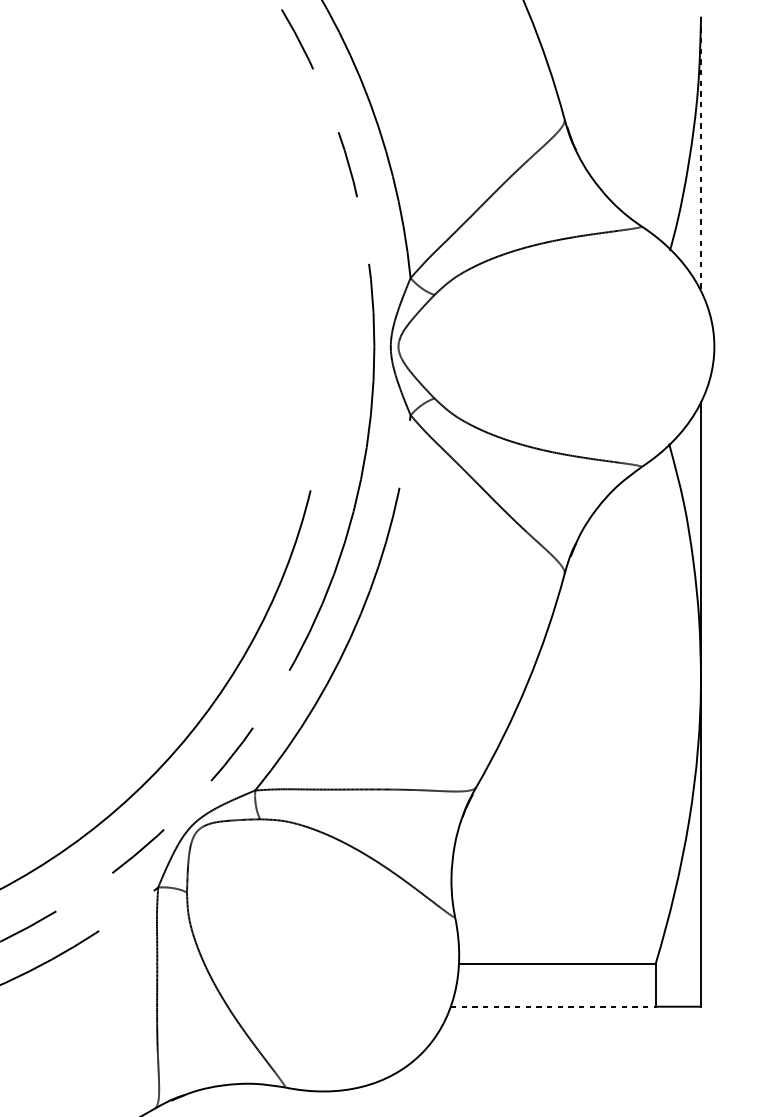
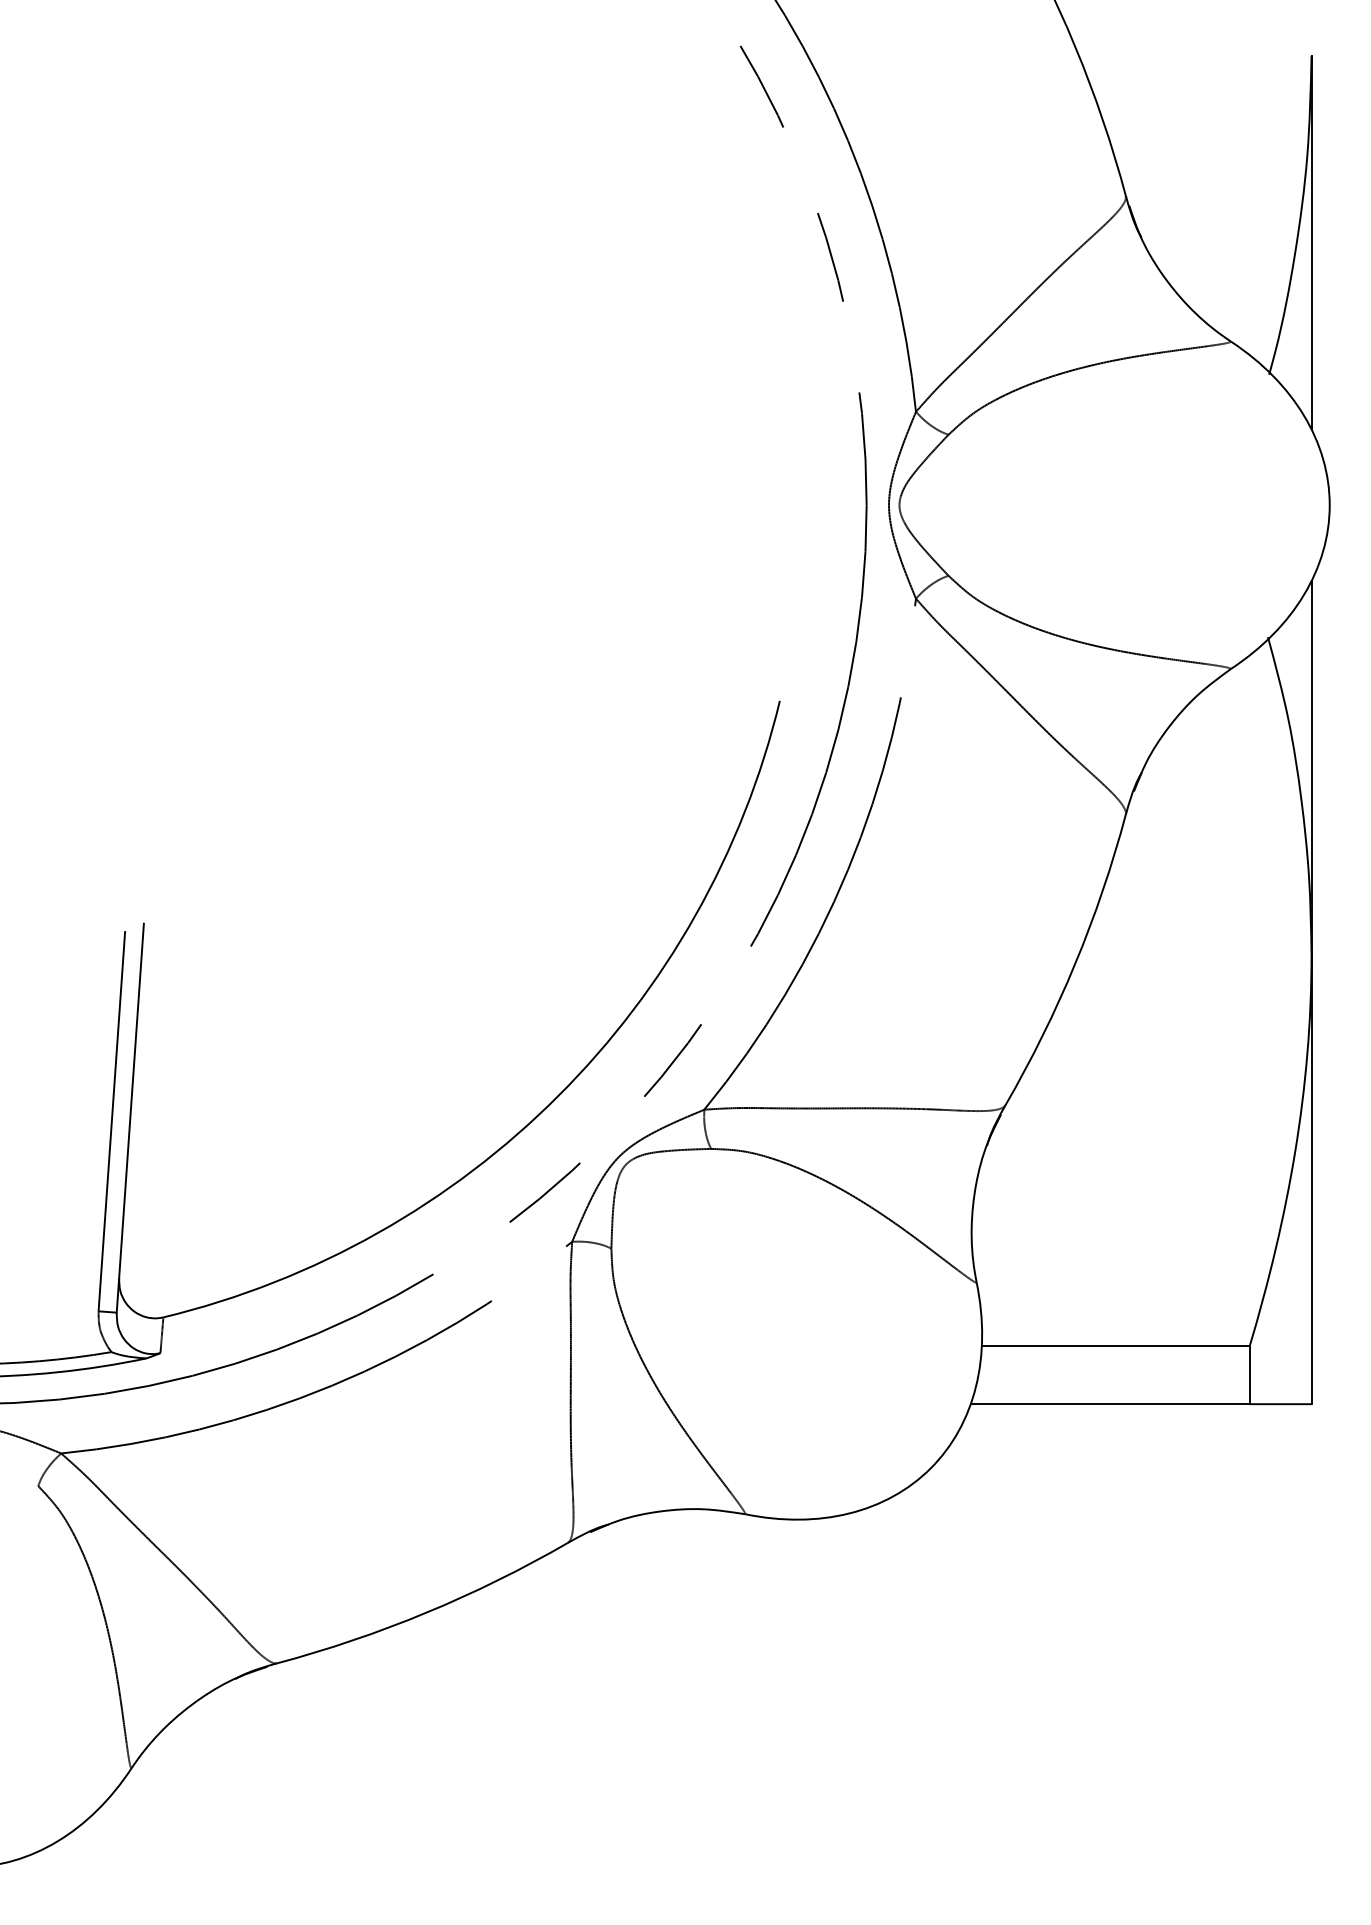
line: (700, 153) -> (1311, 242), dashed -> solid
line: (553, 1006) -> (1110, 1404), dashed -> solid

